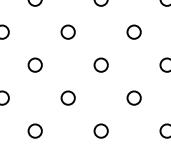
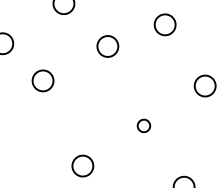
circle: (100, 64) -> (107, 45), moved
circle: (67, 97) -> (42, 79), moved
circle: (133, 97) -> (143, 124), size x0.6

